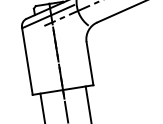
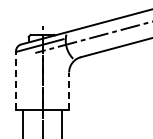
line: (27, 60) -> (16, 80), solid -> dashed
line: (90, 63) -> (69, 91), solid -> dashed

